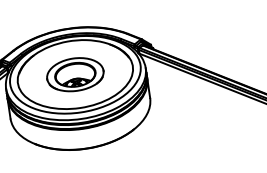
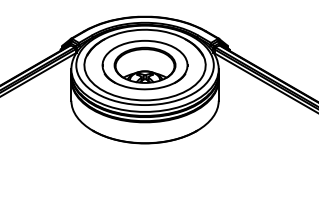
part: (74, 75) -> (144, 65), size x1.43

